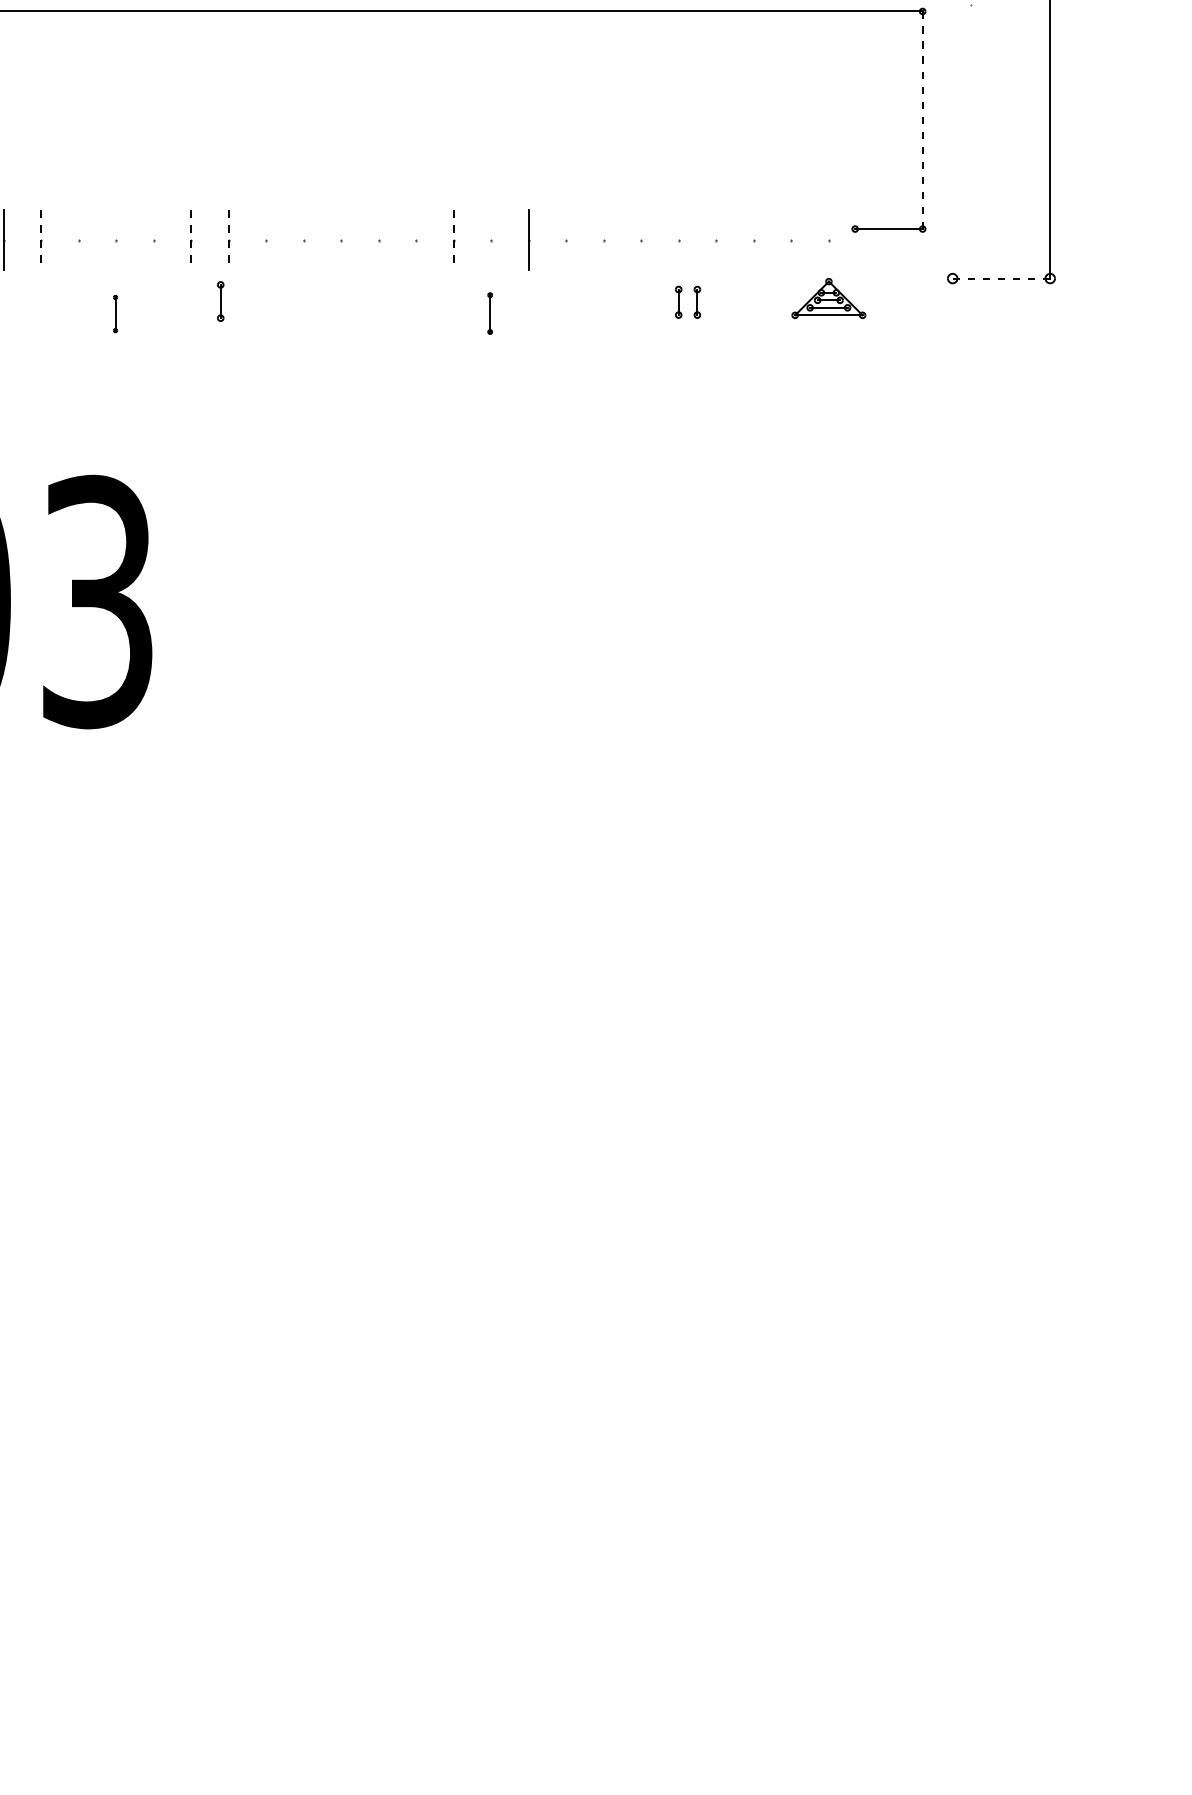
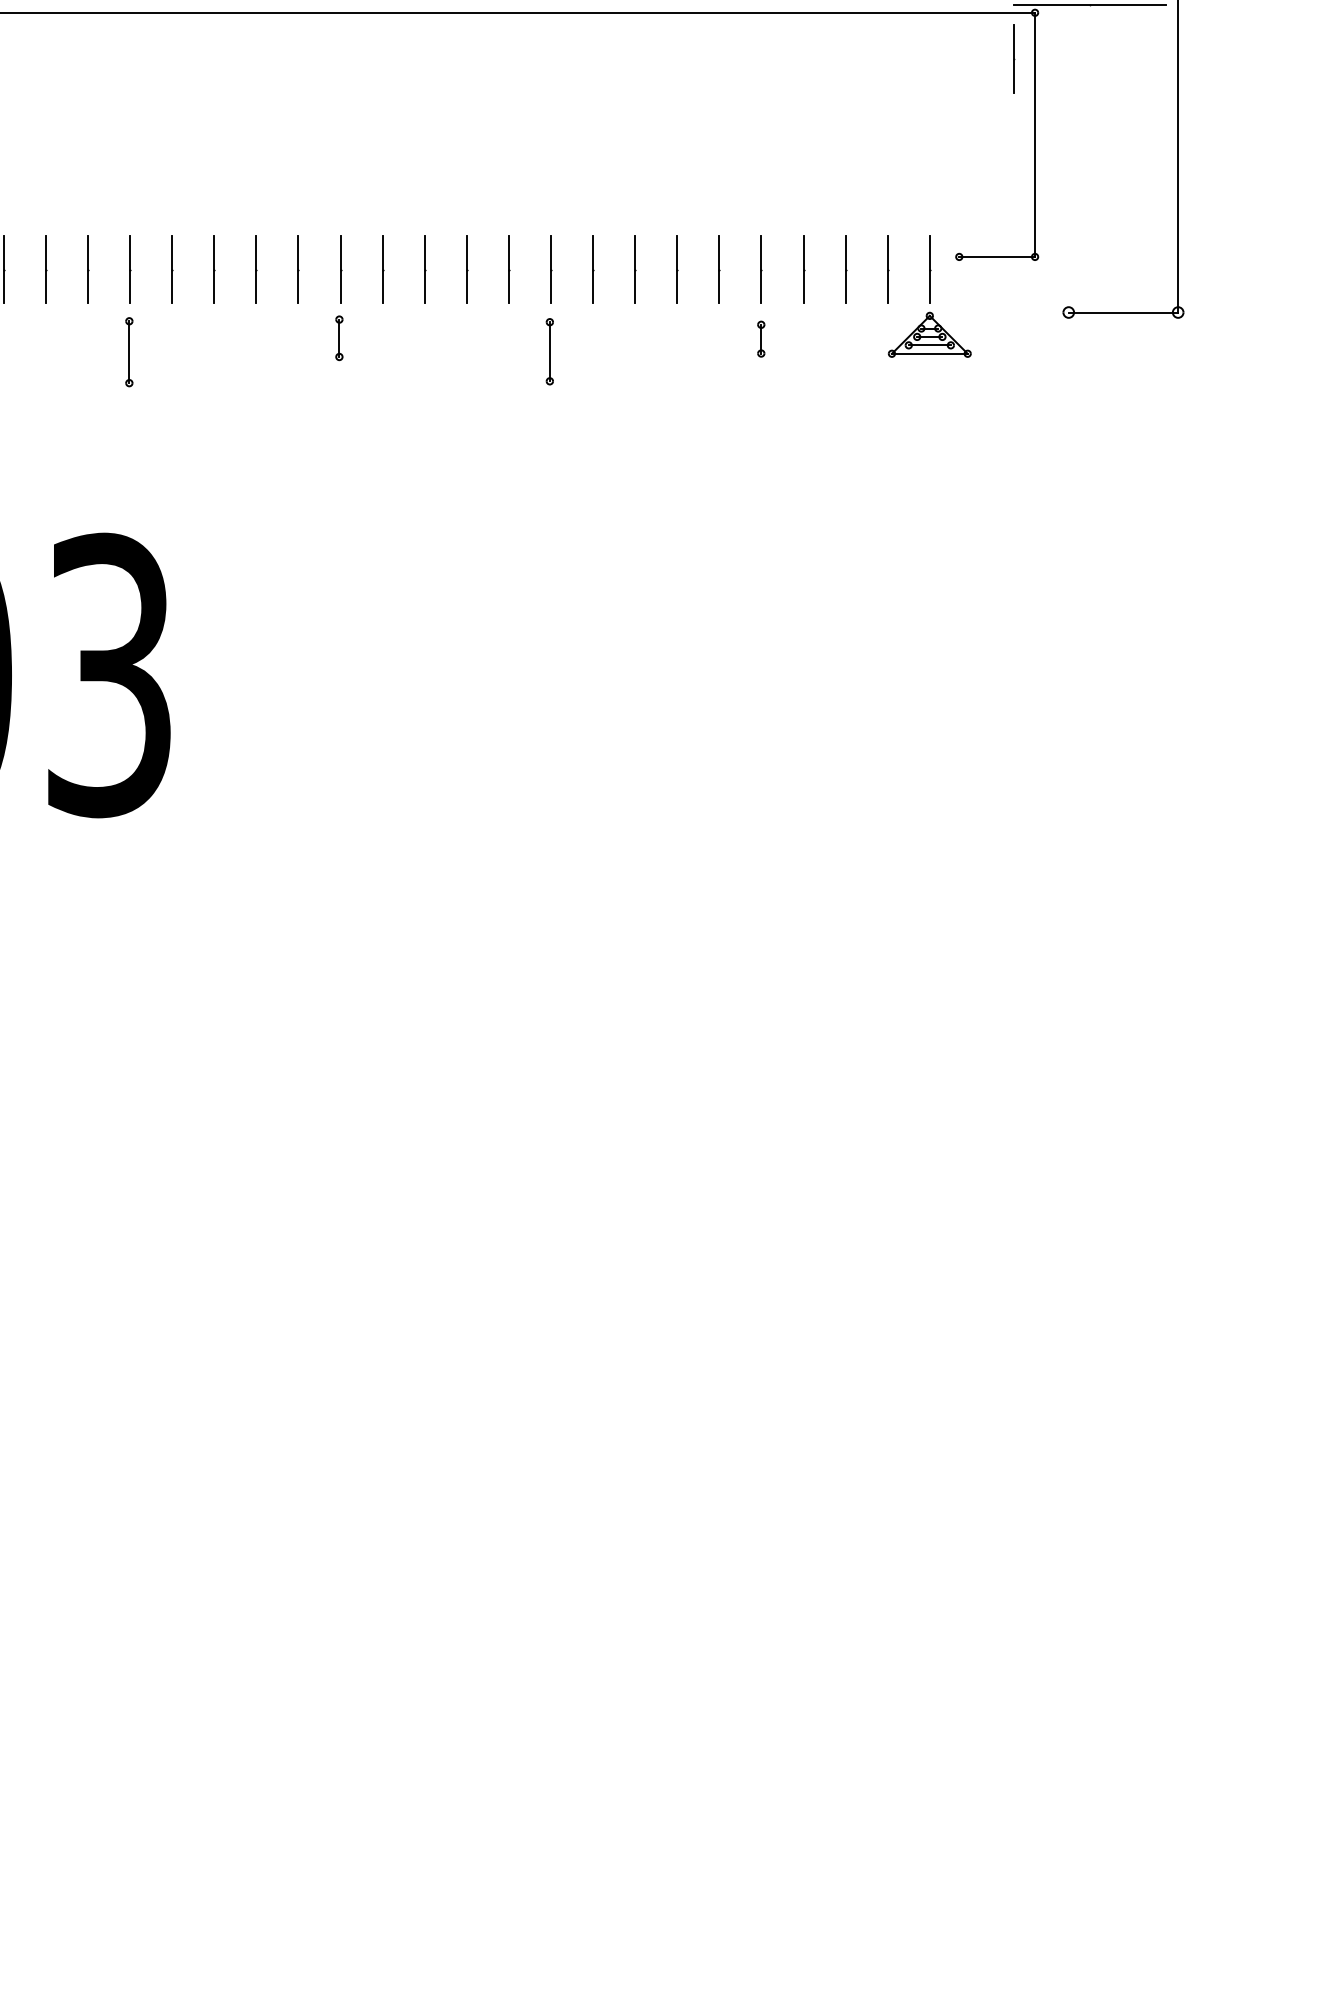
line: (971, 4) -> (1089, 5), added
line: (904, 52) -> (1014, 58), added
line: (923, 119) -> (1035, 134), dashed -> solid
line: (40, 240) -> (45, 269), dashed -> solid
line: (78, 240) -> (87, 269), added
line: (116, 240) -> (130, 269), added
line: (153, 240) -> (172, 269), added
line: (191, 240) -> (214, 269), dashed -> solid
line: (228, 240) -> (256, 269), dashed -> solid
line: (266, 240) -> (298, 269), added
line: (303, 240) -> (340, 269), added
line: (341, 240) -> (382, 269), added
line: (378, 240) -> (424, 269), added
line: (415, 240) -> (466, 269), added
line: (453, 240) -> (508, 269), dashed -> solid
line: (490, 240) -> (550, 269), added
line: (566, 240) -> (635, 269), added
line: (604, 240) -> (677, 269), added
line: (641, 240) -> (719, 269), added
line: (678, 240) -> (761, 269), added
line: (716, 240) -> (803, 269), added
line: (753, 240) -> (845, 269), added
line: (791, 240) -> (887, 269), added
line: (828, 240) -> (929, 269), added
line: (1001, 278) -> (1123, 312), dashed -> solid
part: (220, 301) -> (339, 338), moved
part: (697, 301) -> (782, 338), removed
part: (489, 313) -> (549, 351), size x1.43
part: (115, 314) -> (129, 352), size x1.67

